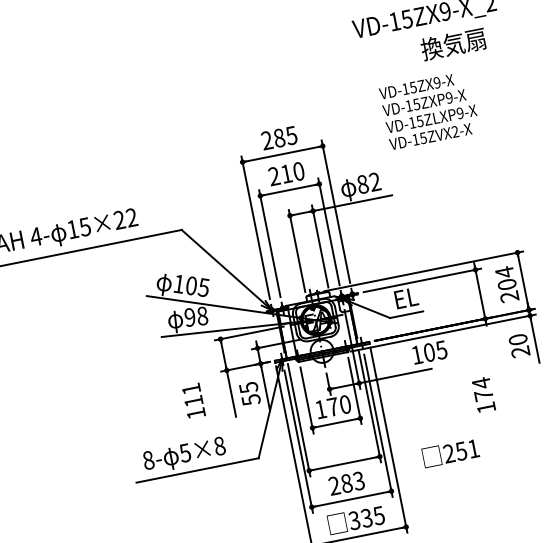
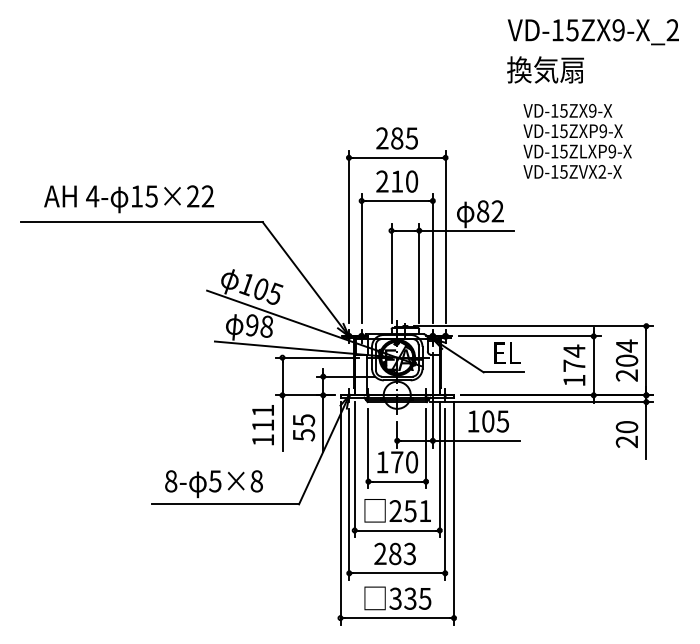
text: (453, 43) -> (545, 69), moved
text: (429, 352) -> (488, 421), moved
text: (483, 394) -> (574, 364), moved
text: (193, 401) -> (262, 425), moved
text: (450, 452) -> (397, 510), moved

